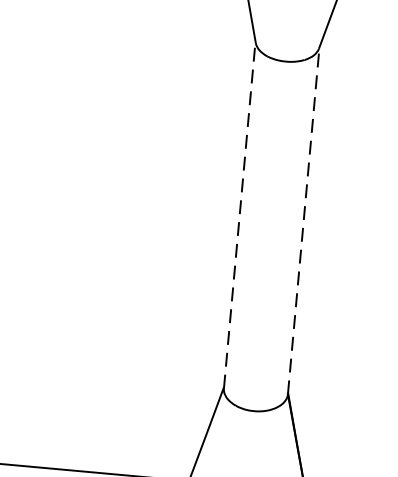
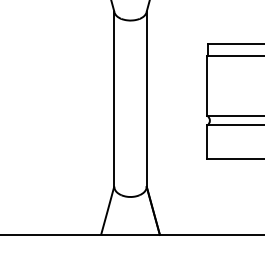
line: (239, 215) -> (114, 99), dashed -> solid
line: (303, 220) -> (146, 99), dashed -> solid

